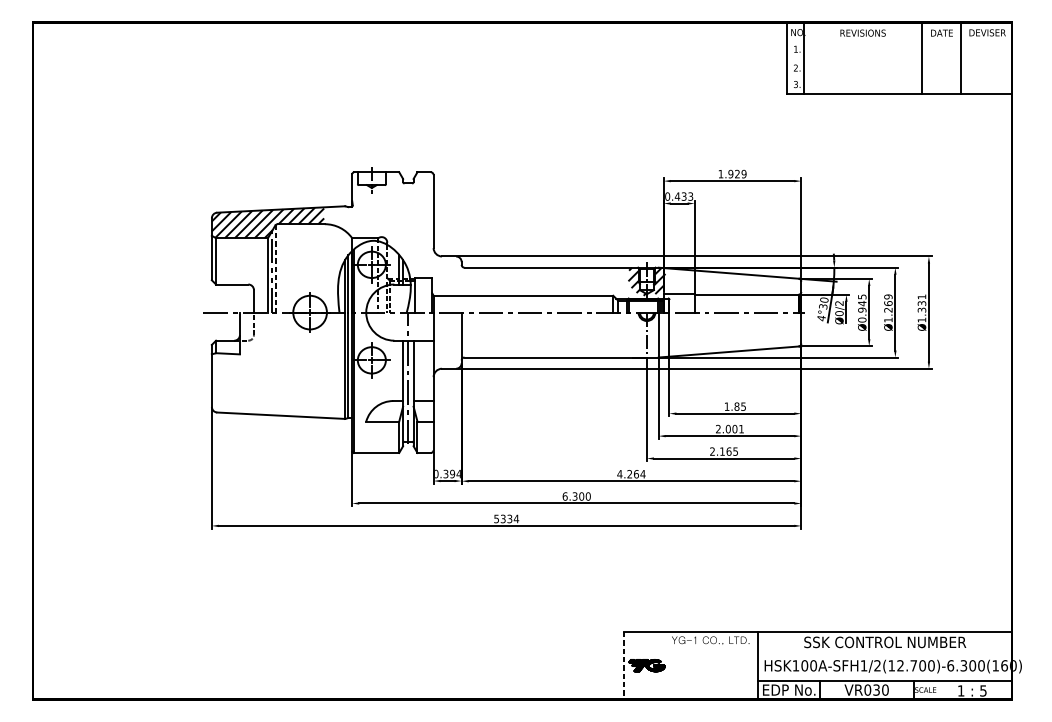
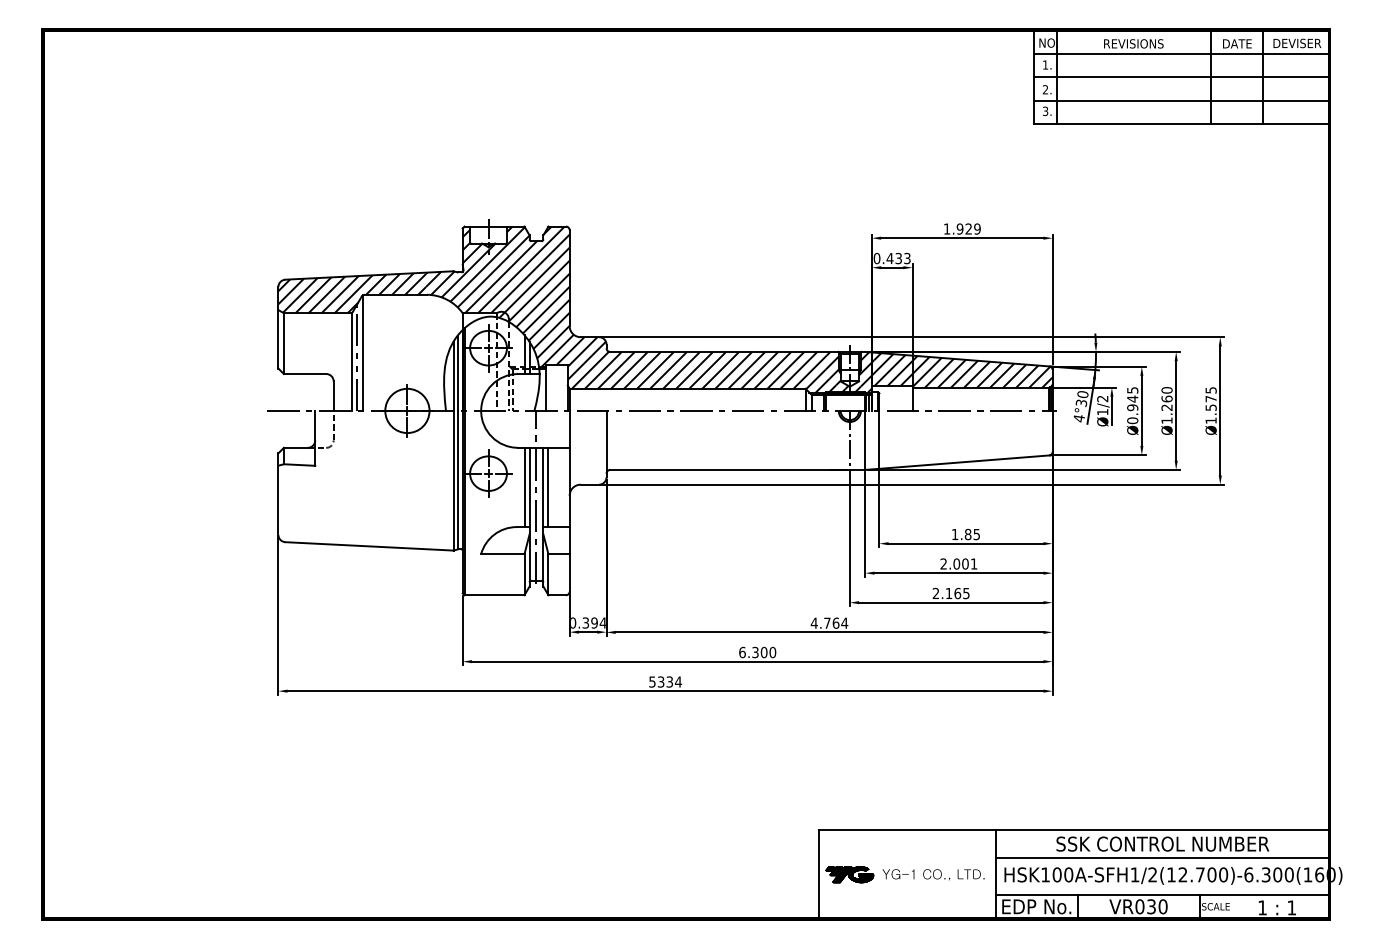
line: (899, 40) -> (1181, 53), added
line: (899, 58) -> (1181, 77), added
line: (899, 76) -> (1181, 100), added
hatch: (483, 235) -> (635, 309), added
line: (275, 268) -> (362, 353), dashed -> solid
hatch: (725, 283) -> (953, 372), added
text: (887, 297) -> (1166, 390), Ø1.269 -> Ø1.260
text: (921, 303) -> (1210, 398), Ø1.331 -> Ø1.575
text: (839, 313) -> (1102, 411), Ø0/2 -> Ø1/2
line: (399, 370) -> (524, 487), added
line: (417, 370) -> (548, 487), added
text: (629, 473) -> (827, 622), 4.264 -> 4.764
text: (710, 640) -> (933, 874), moved
line: (884, 652) -> (1162, 857), added
line: (623, 666) -> (819, 875), dashed -> solid
text: (983, 690) -> (1291, 907), 5 -> 1

